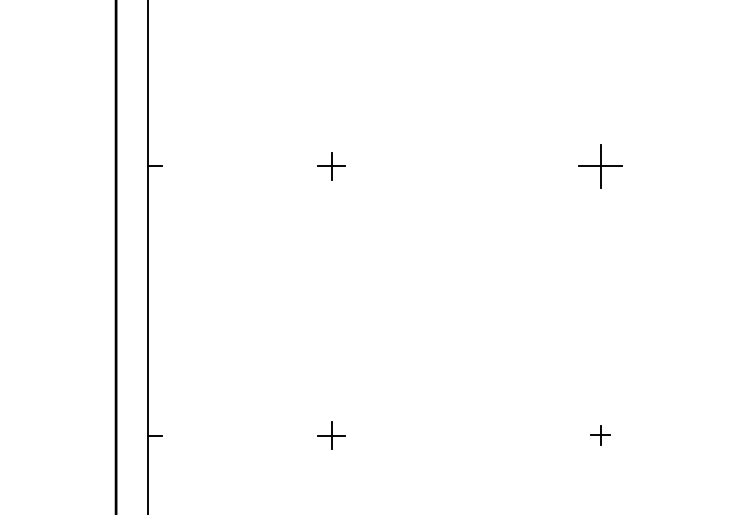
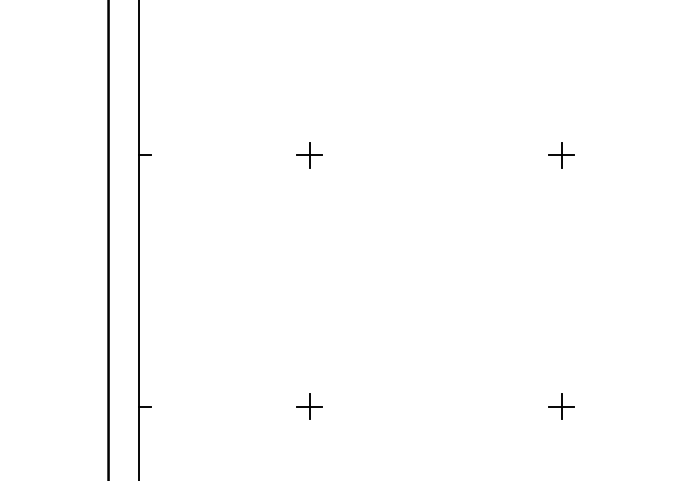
part: (600, 166) -> (561, 155), size x0.62
part: (600, 435) -> (561, 406), size x1.43

